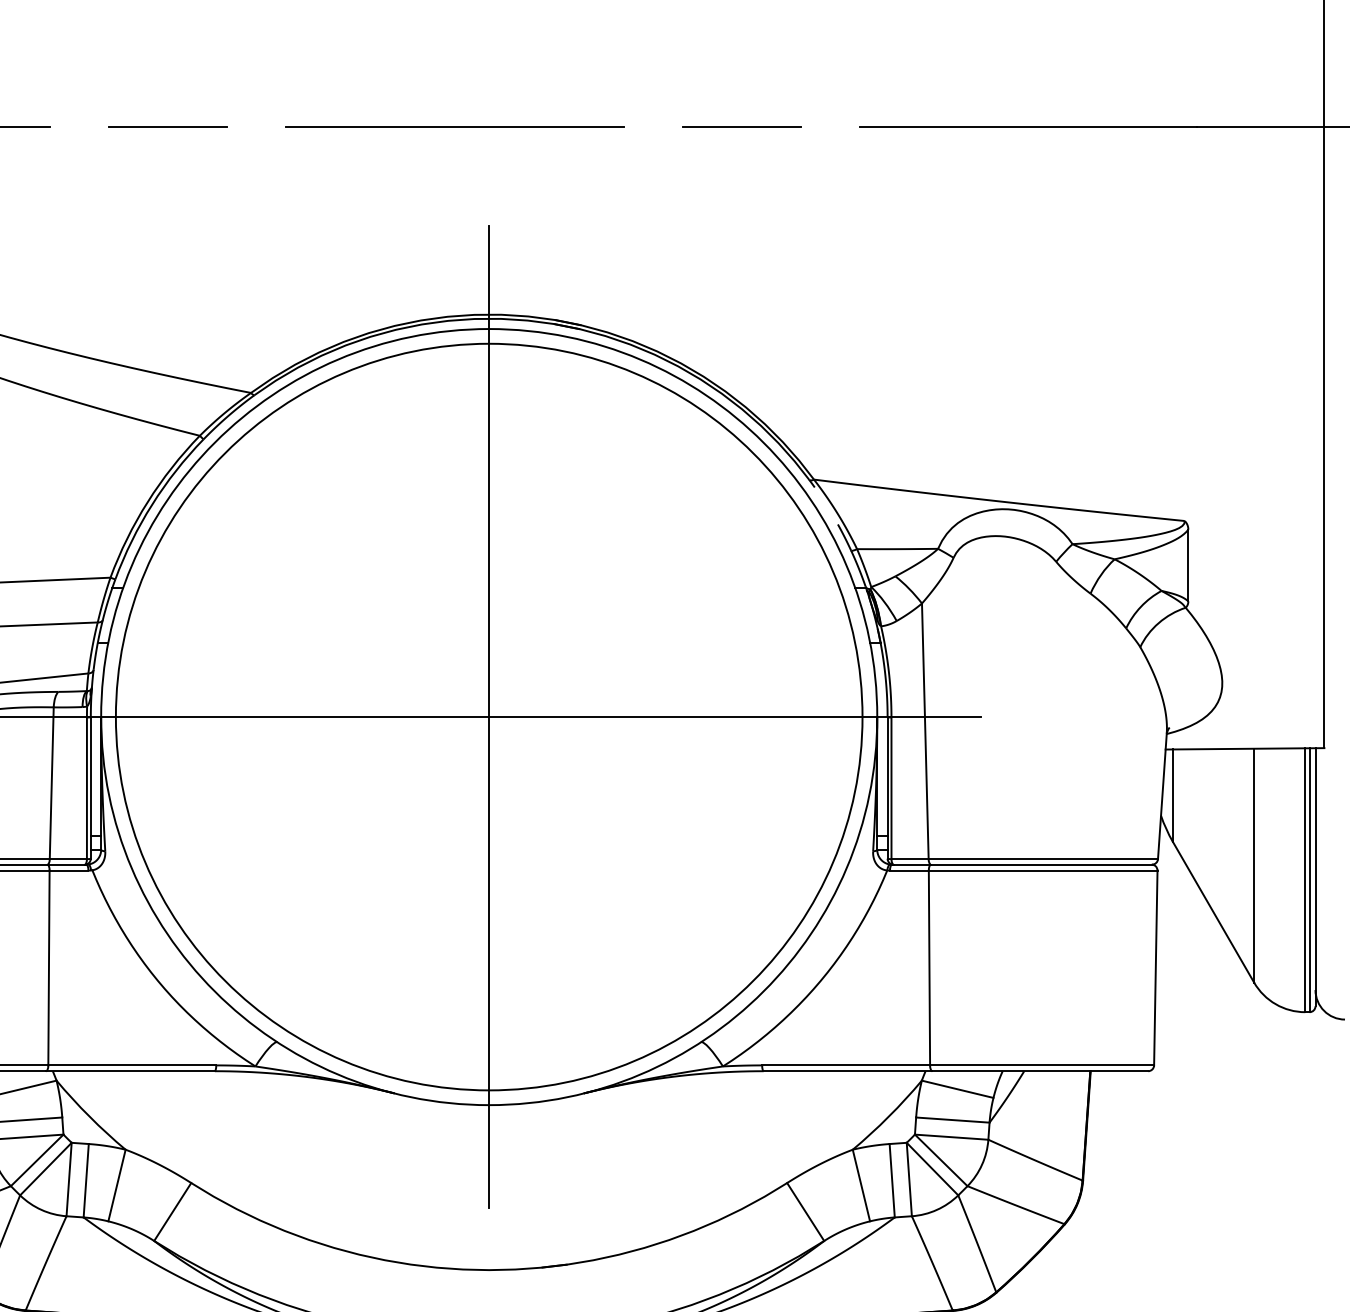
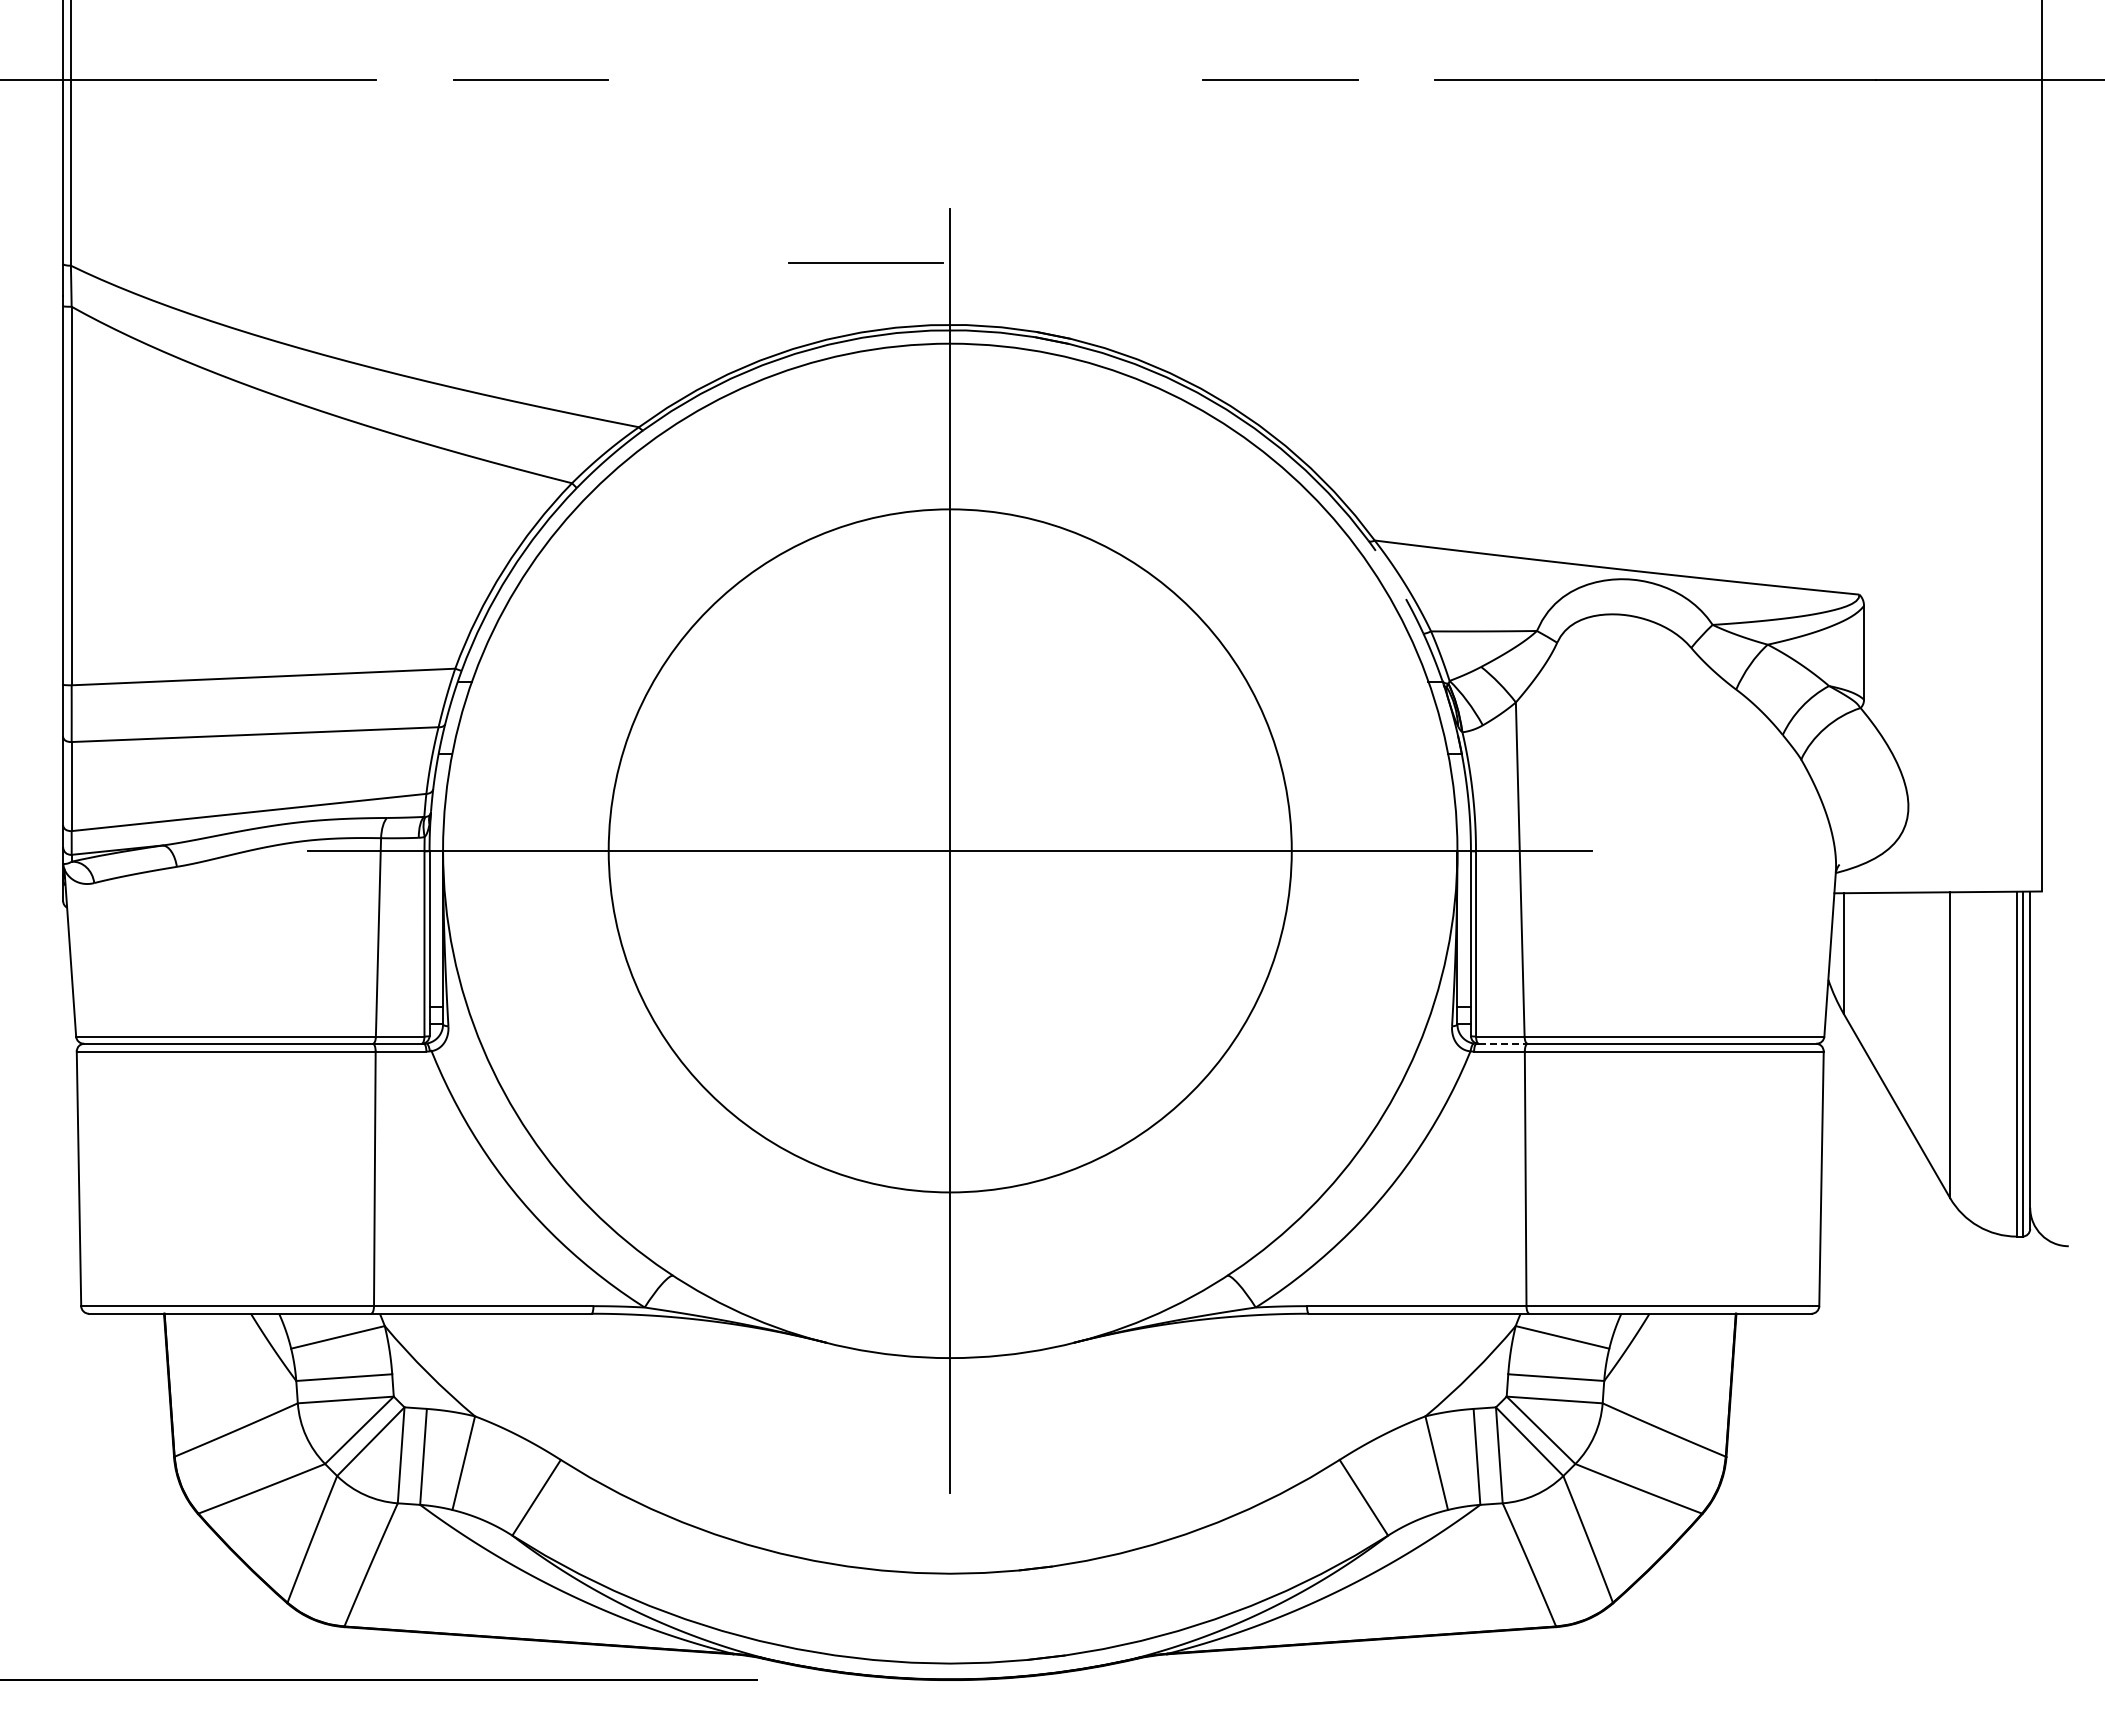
line: (454, 126) -> (905, 79), removed
line: (424, 266) -> (865, 262), added
circle: (489, 716) -> (950, 850), size x0.7
line: (912, 864) -> (1503, 1043), solid -> dashed

